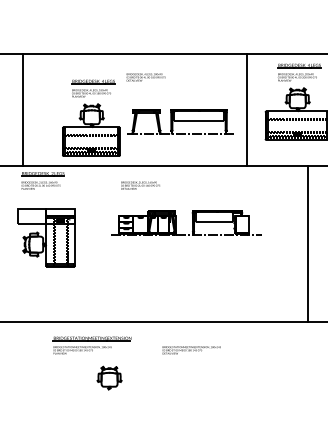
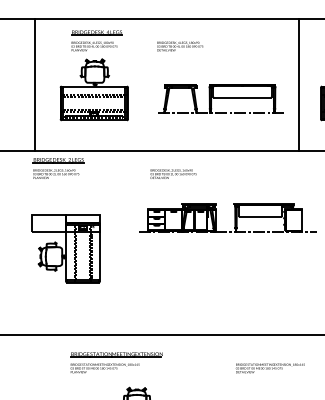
part: (91, 117) -> (94, 74), moved
part: (46, 237) -> (66, 248), moved
text: (191, 350) -> (270, 368), moved

